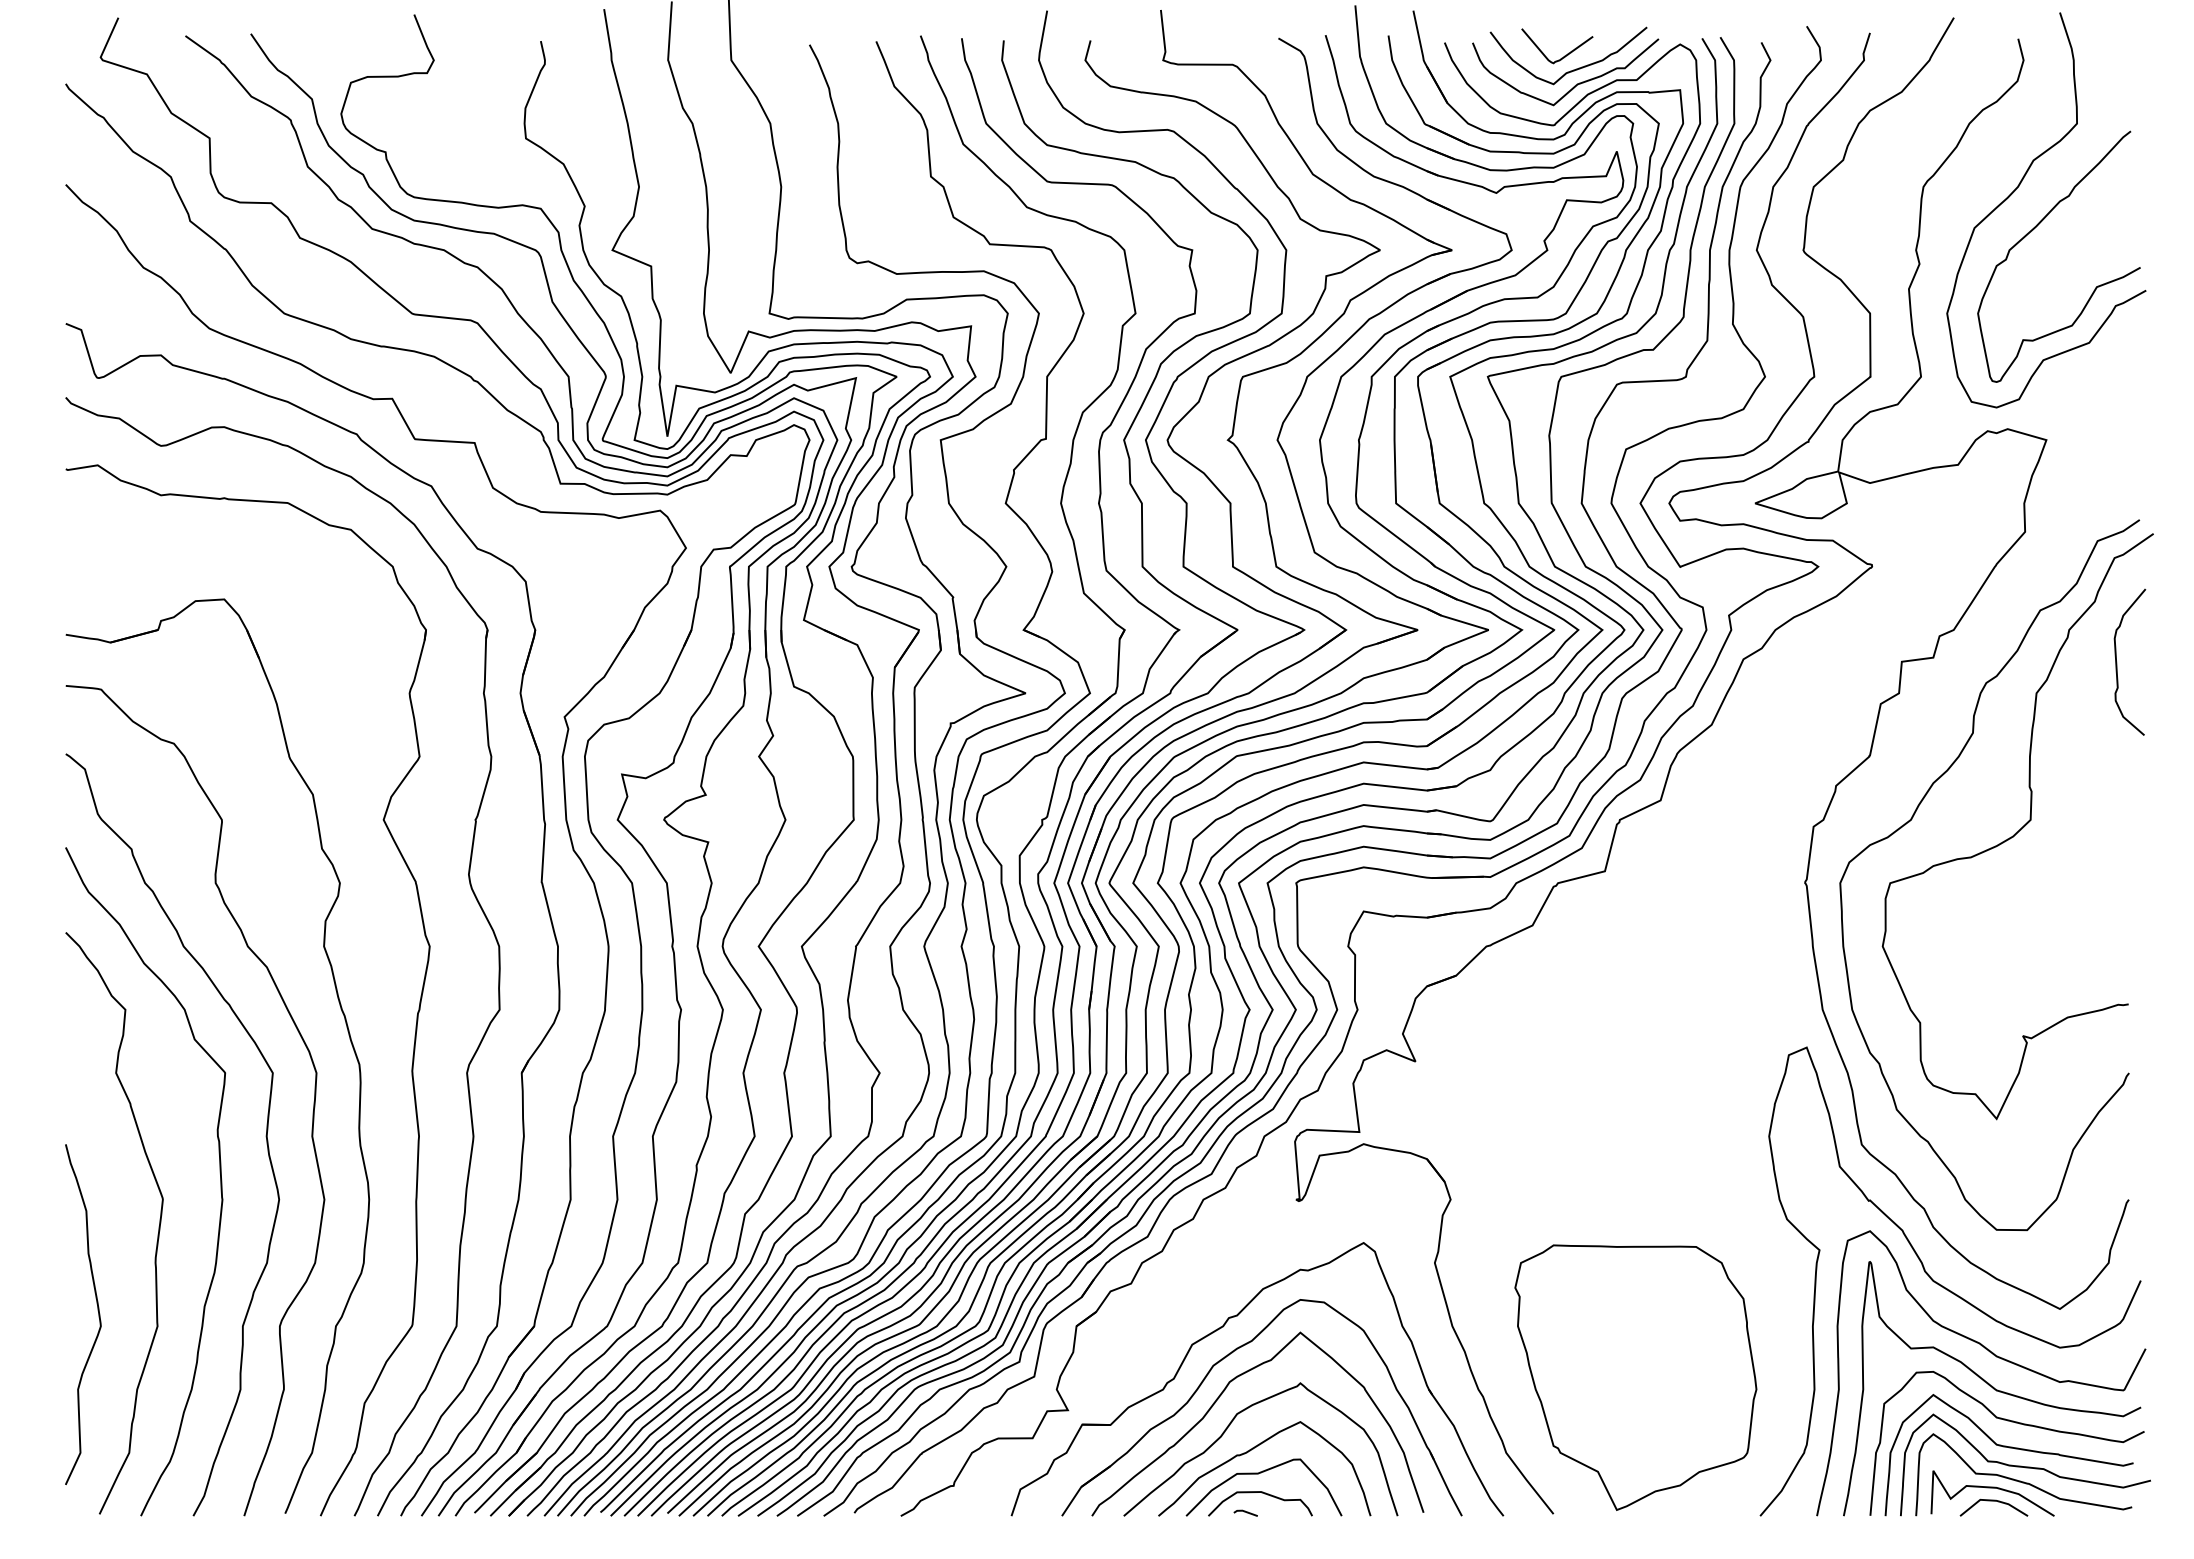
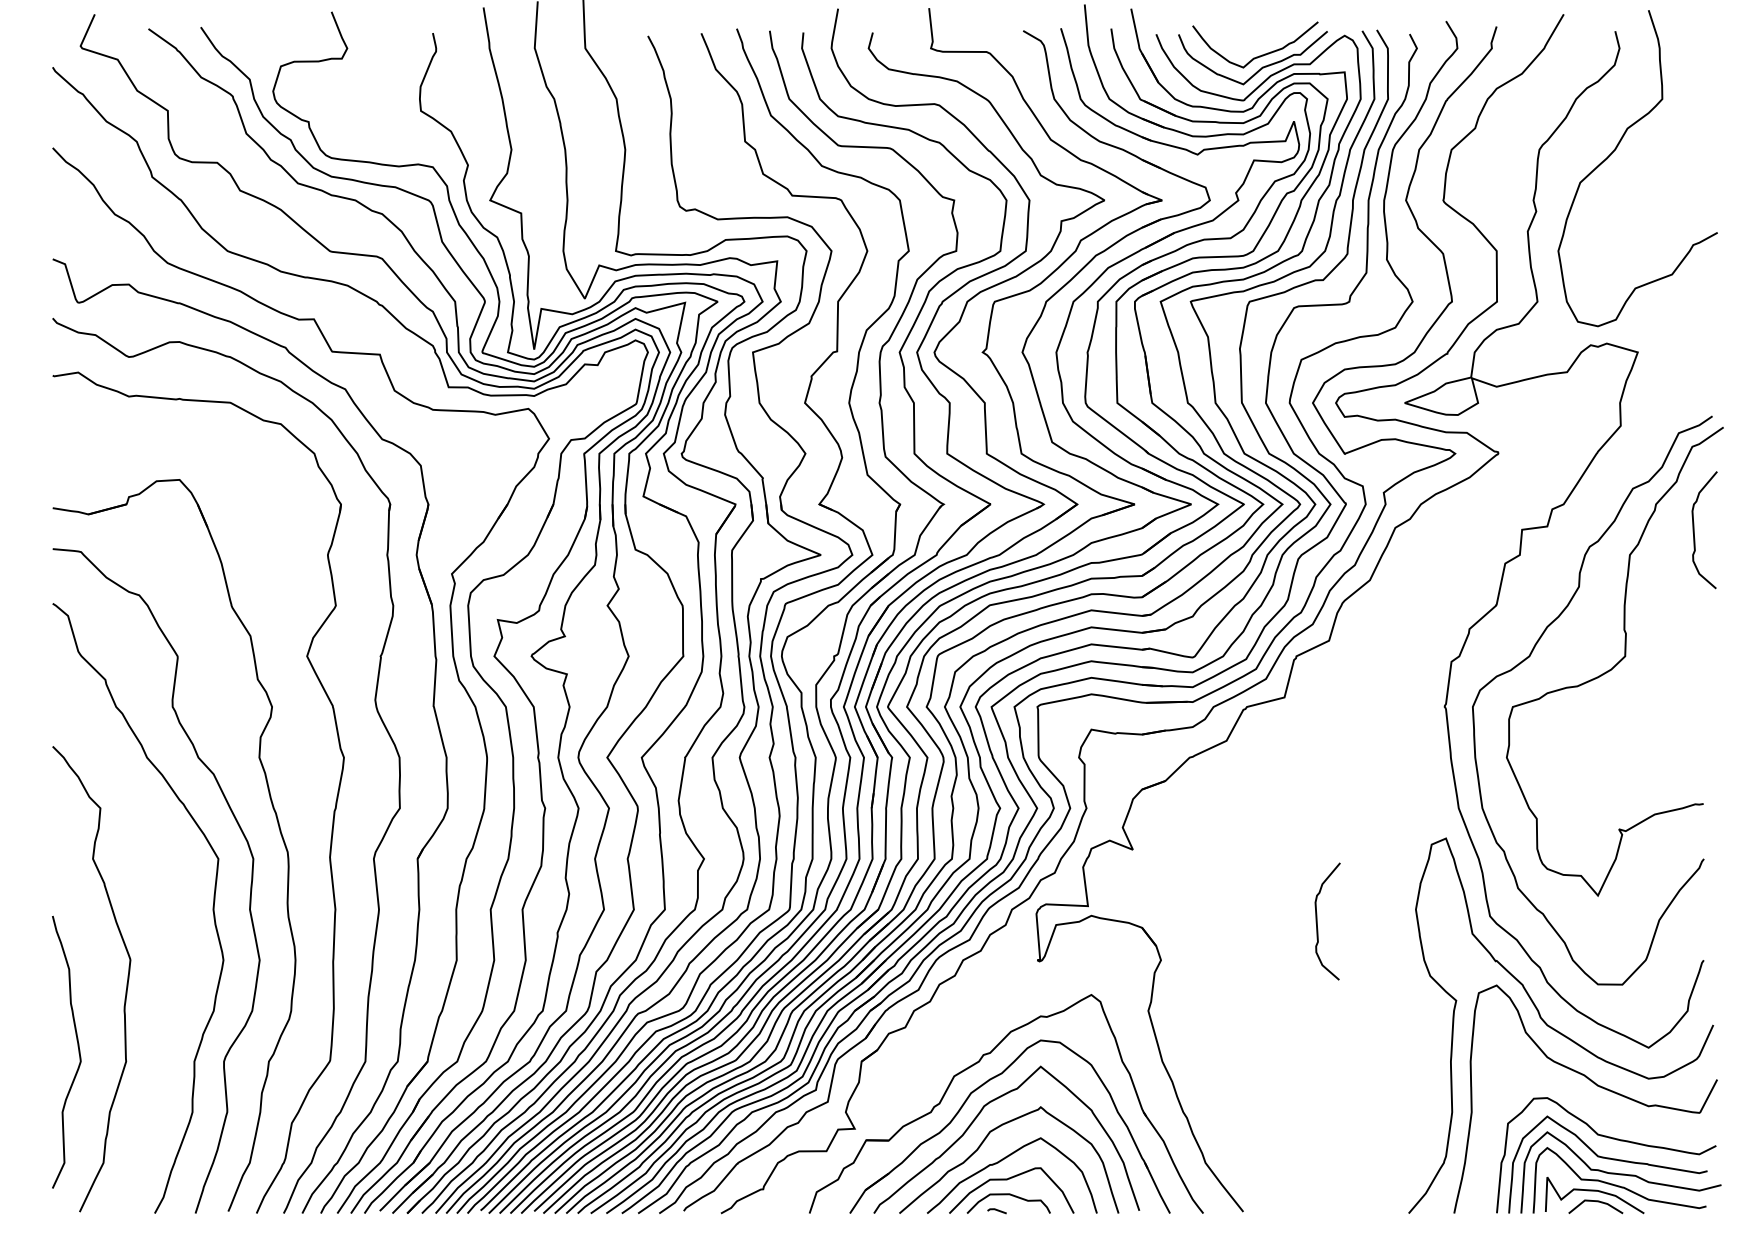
curve: (1564, 55) -> (1252, 44), removed
curve: (2033, 230) -> (1627, 184), removed
curve: (1646, 1151) -> (1317, 921), added
curve: (219, 1172) -> (175, 938), removed
part: (1635, 1377) -> (1308, 1102), removed
curve: (1992, 1388) -> (1594, 1111), removed

